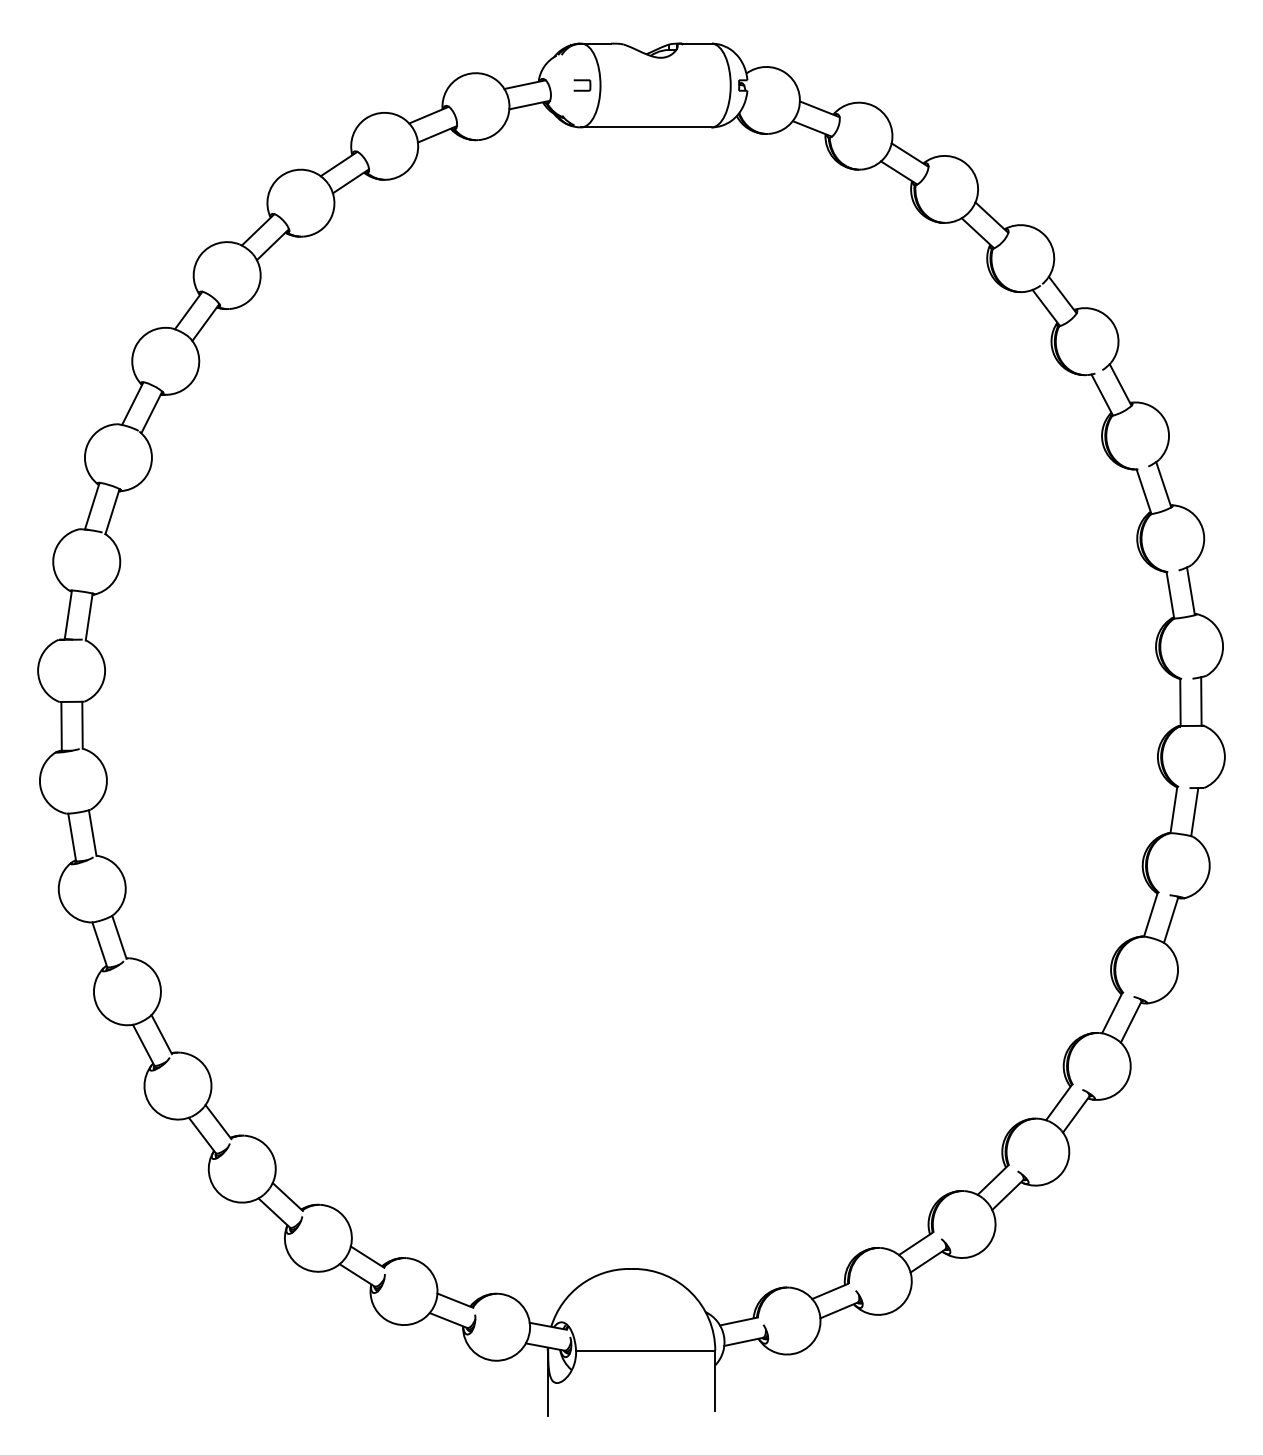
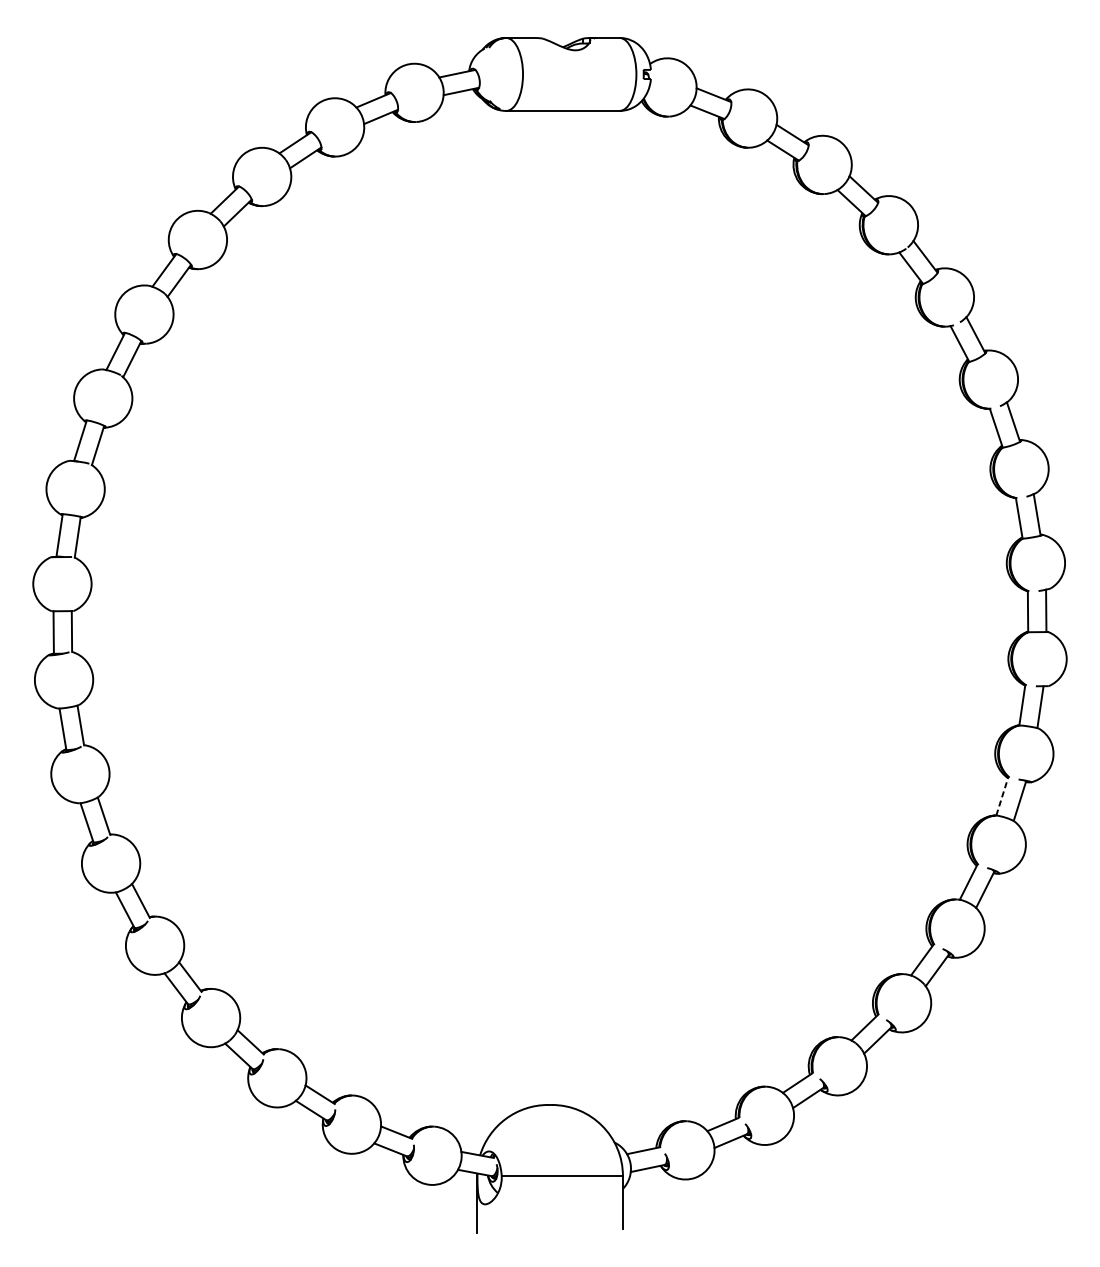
part: (582, 85) -> (507, 74), removed
line: (1150, 914) -> (1001, 796), solid -> dashed

